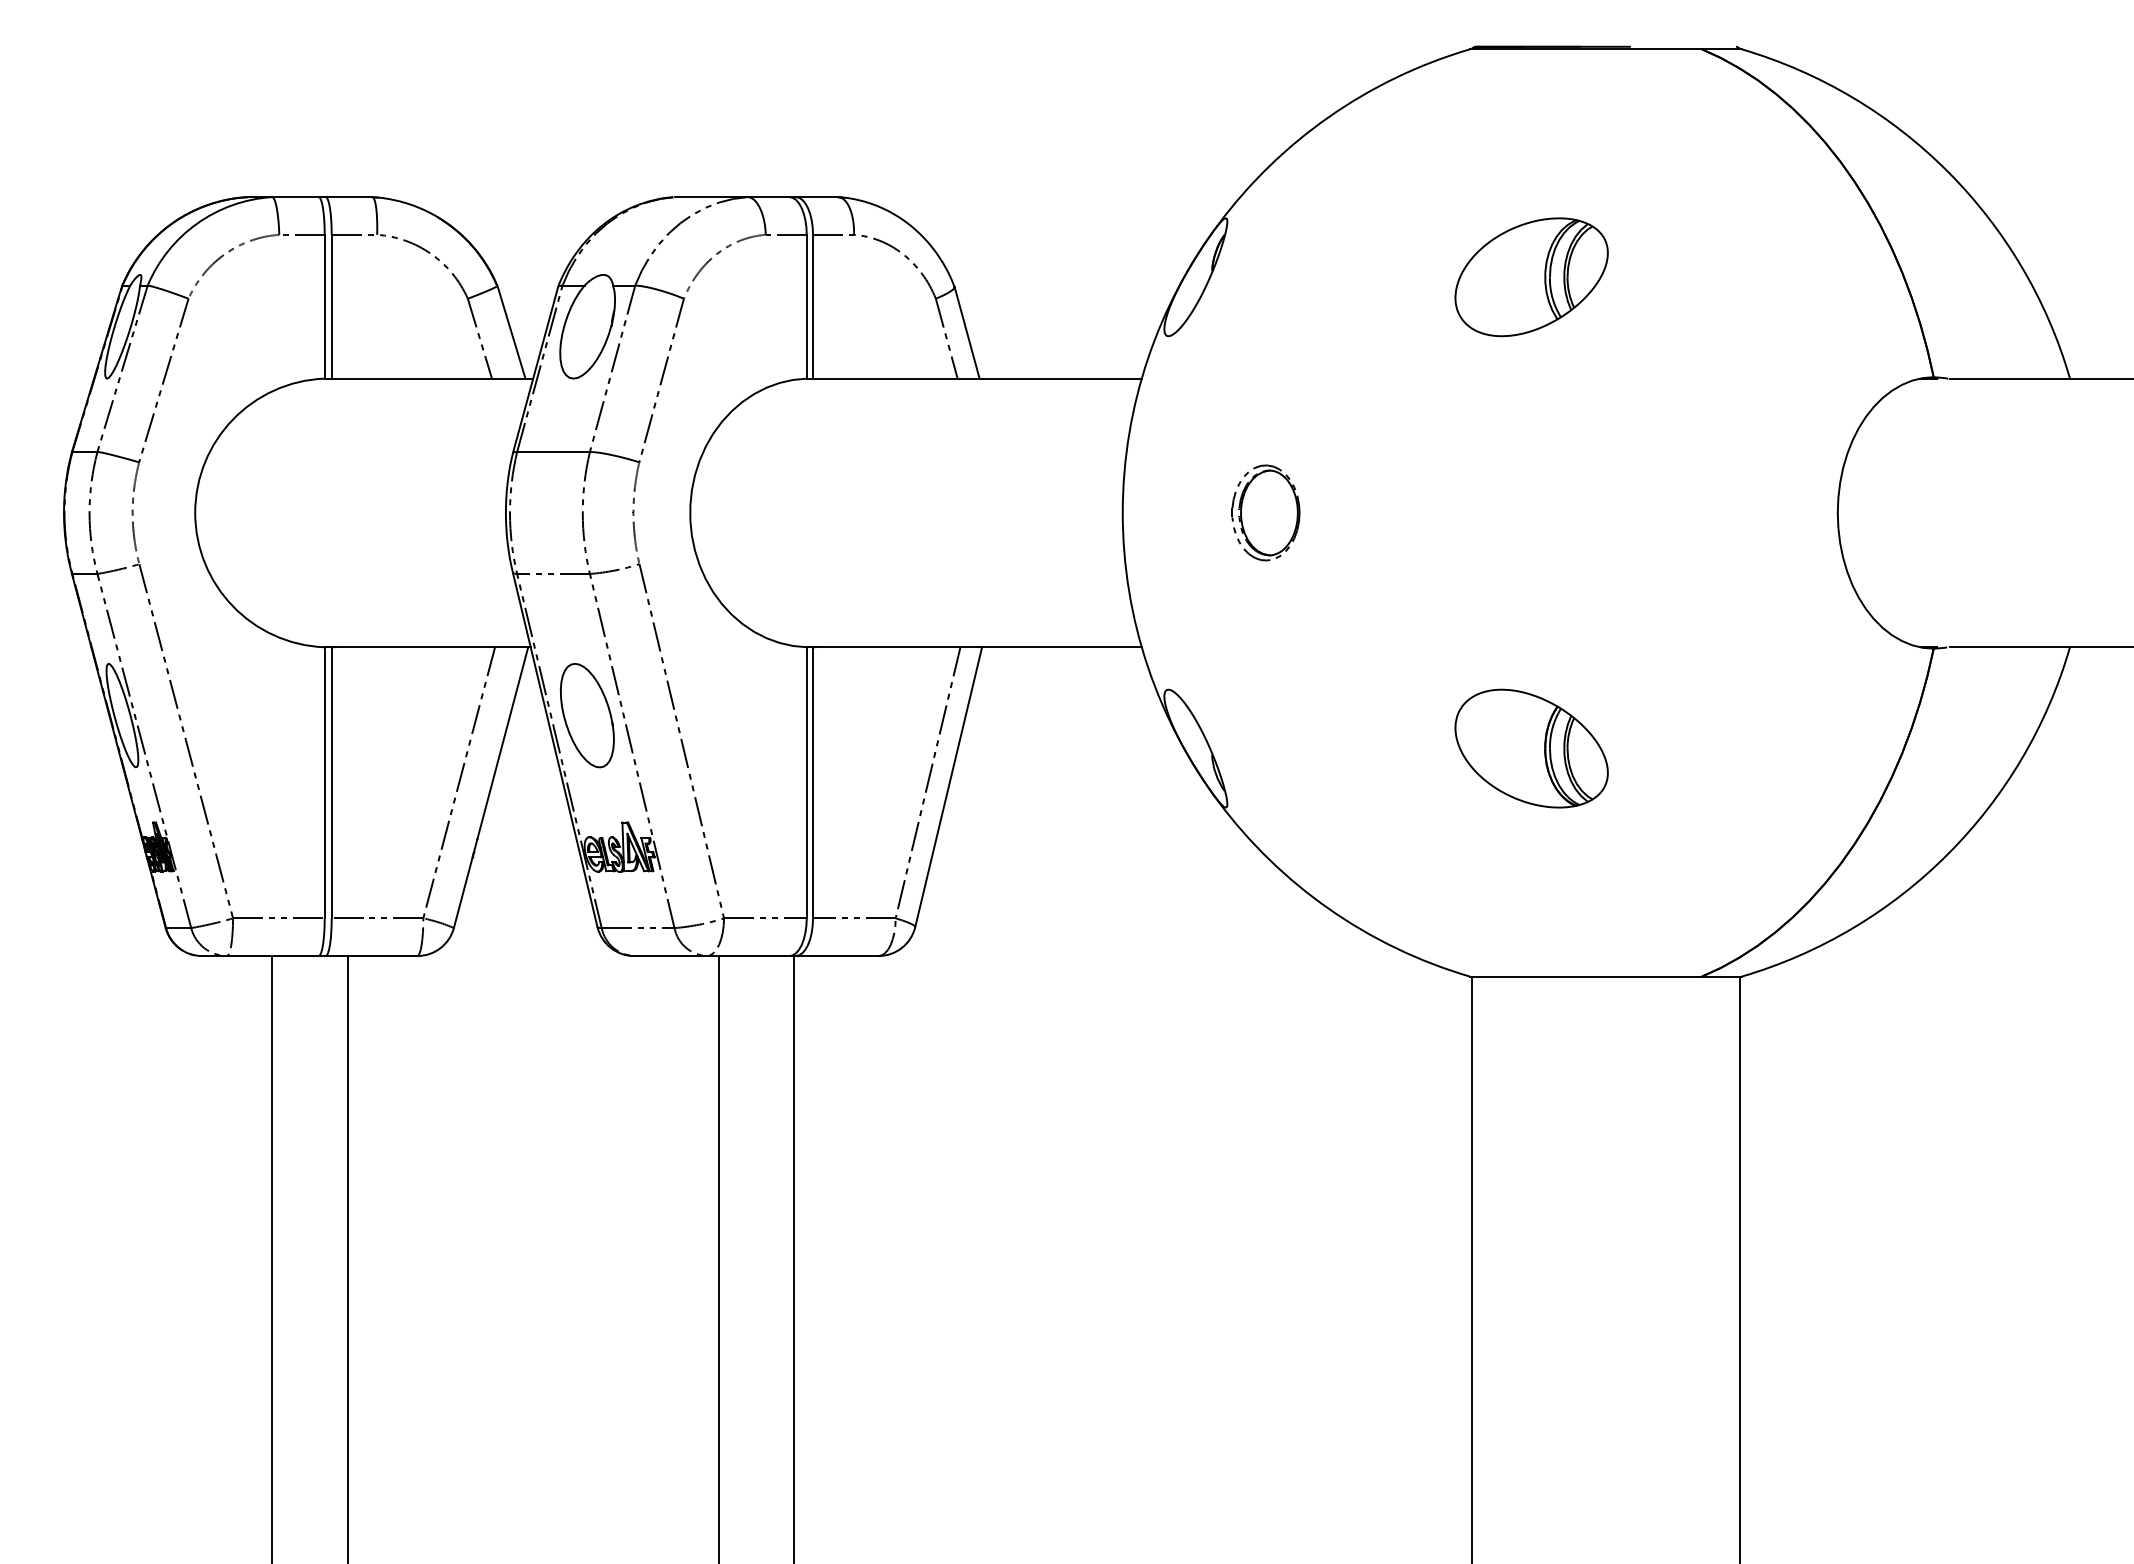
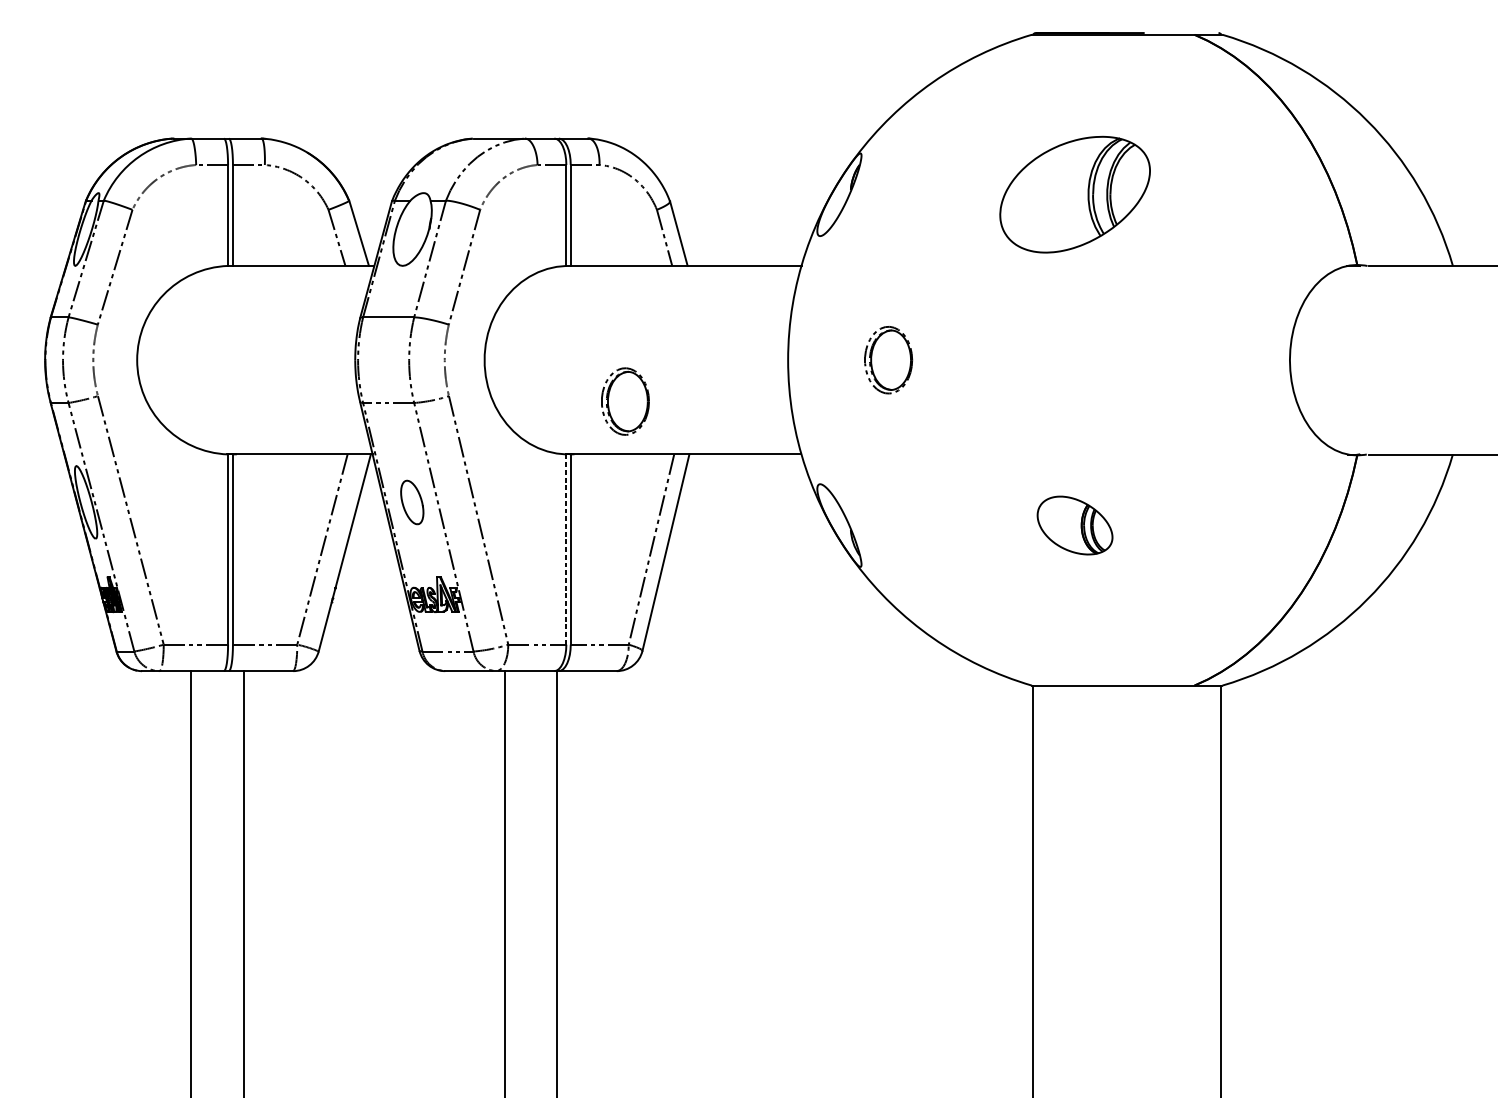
part: (1531, 277) -> (1074, 194), size x1.4
part: (890, 571) -> (625, 401), added
part: (586, 715) -> (411, 502), size x0.6
part: (1531, 748) -> (1074, 525), size x0.7
line: (806, 782) -> (566, 549), solid -> dashed

